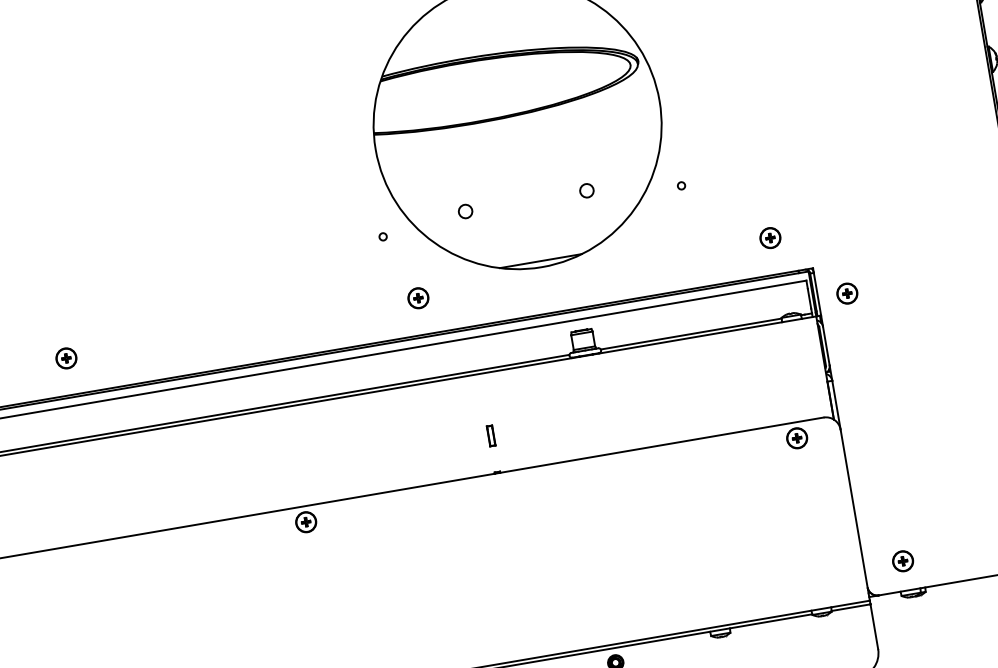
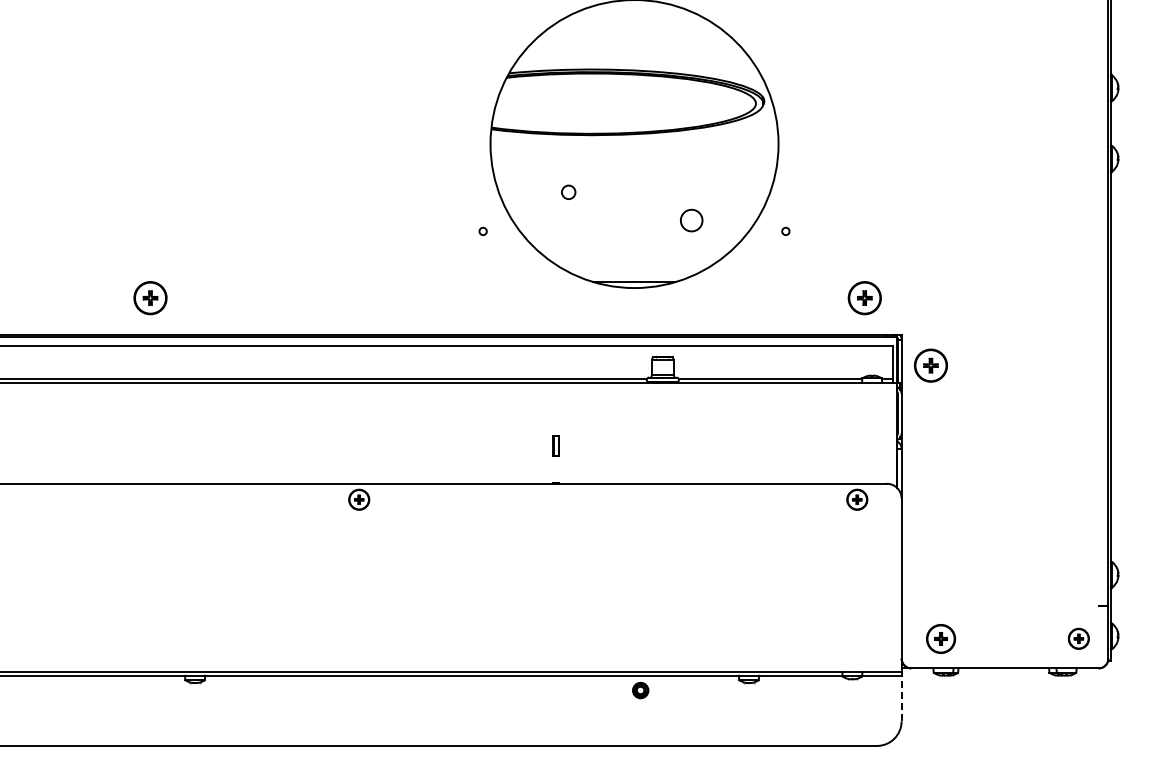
circle: (586, 189) -> (691, 219), size x1.6
circle: (465, 210) -> (568, 191), moved
part: (770, 237) -> (864, 297), size x1.6
part: (847, 293) -> (931, 365), size x1.6
part: (418, 297) -> (507, 297), removed
part: (66, 358) -> (150, 297), size x1.6
part: (902, 561) -> (940, 638), size x1.4
line: (874, 626) -> (901, 698), solid -> dashed

